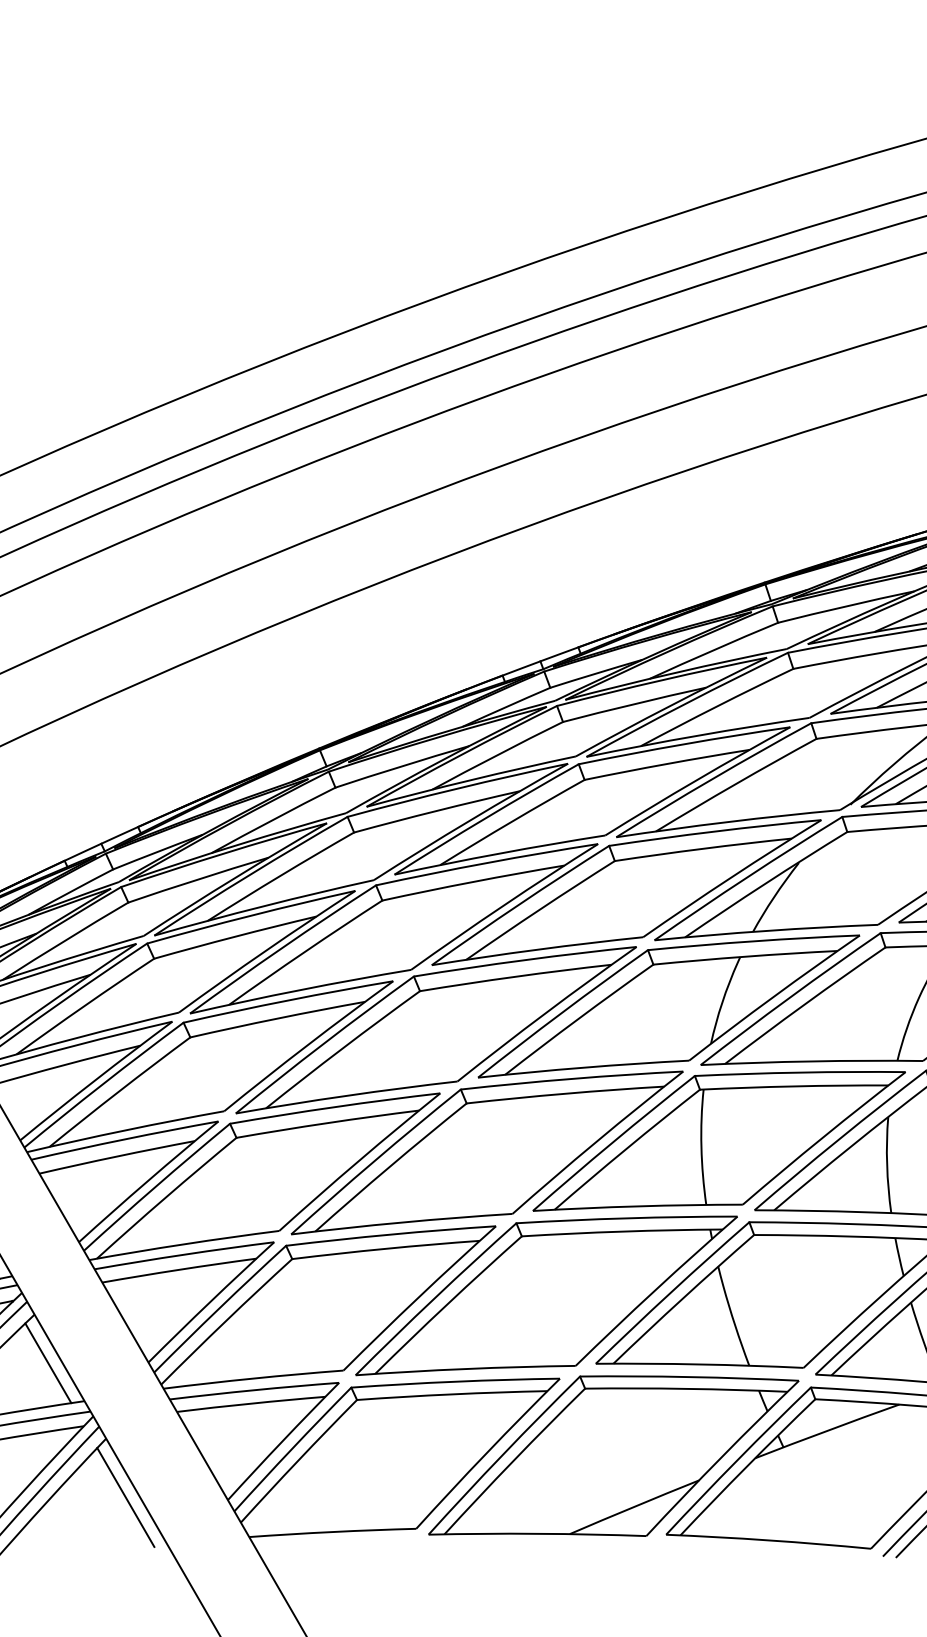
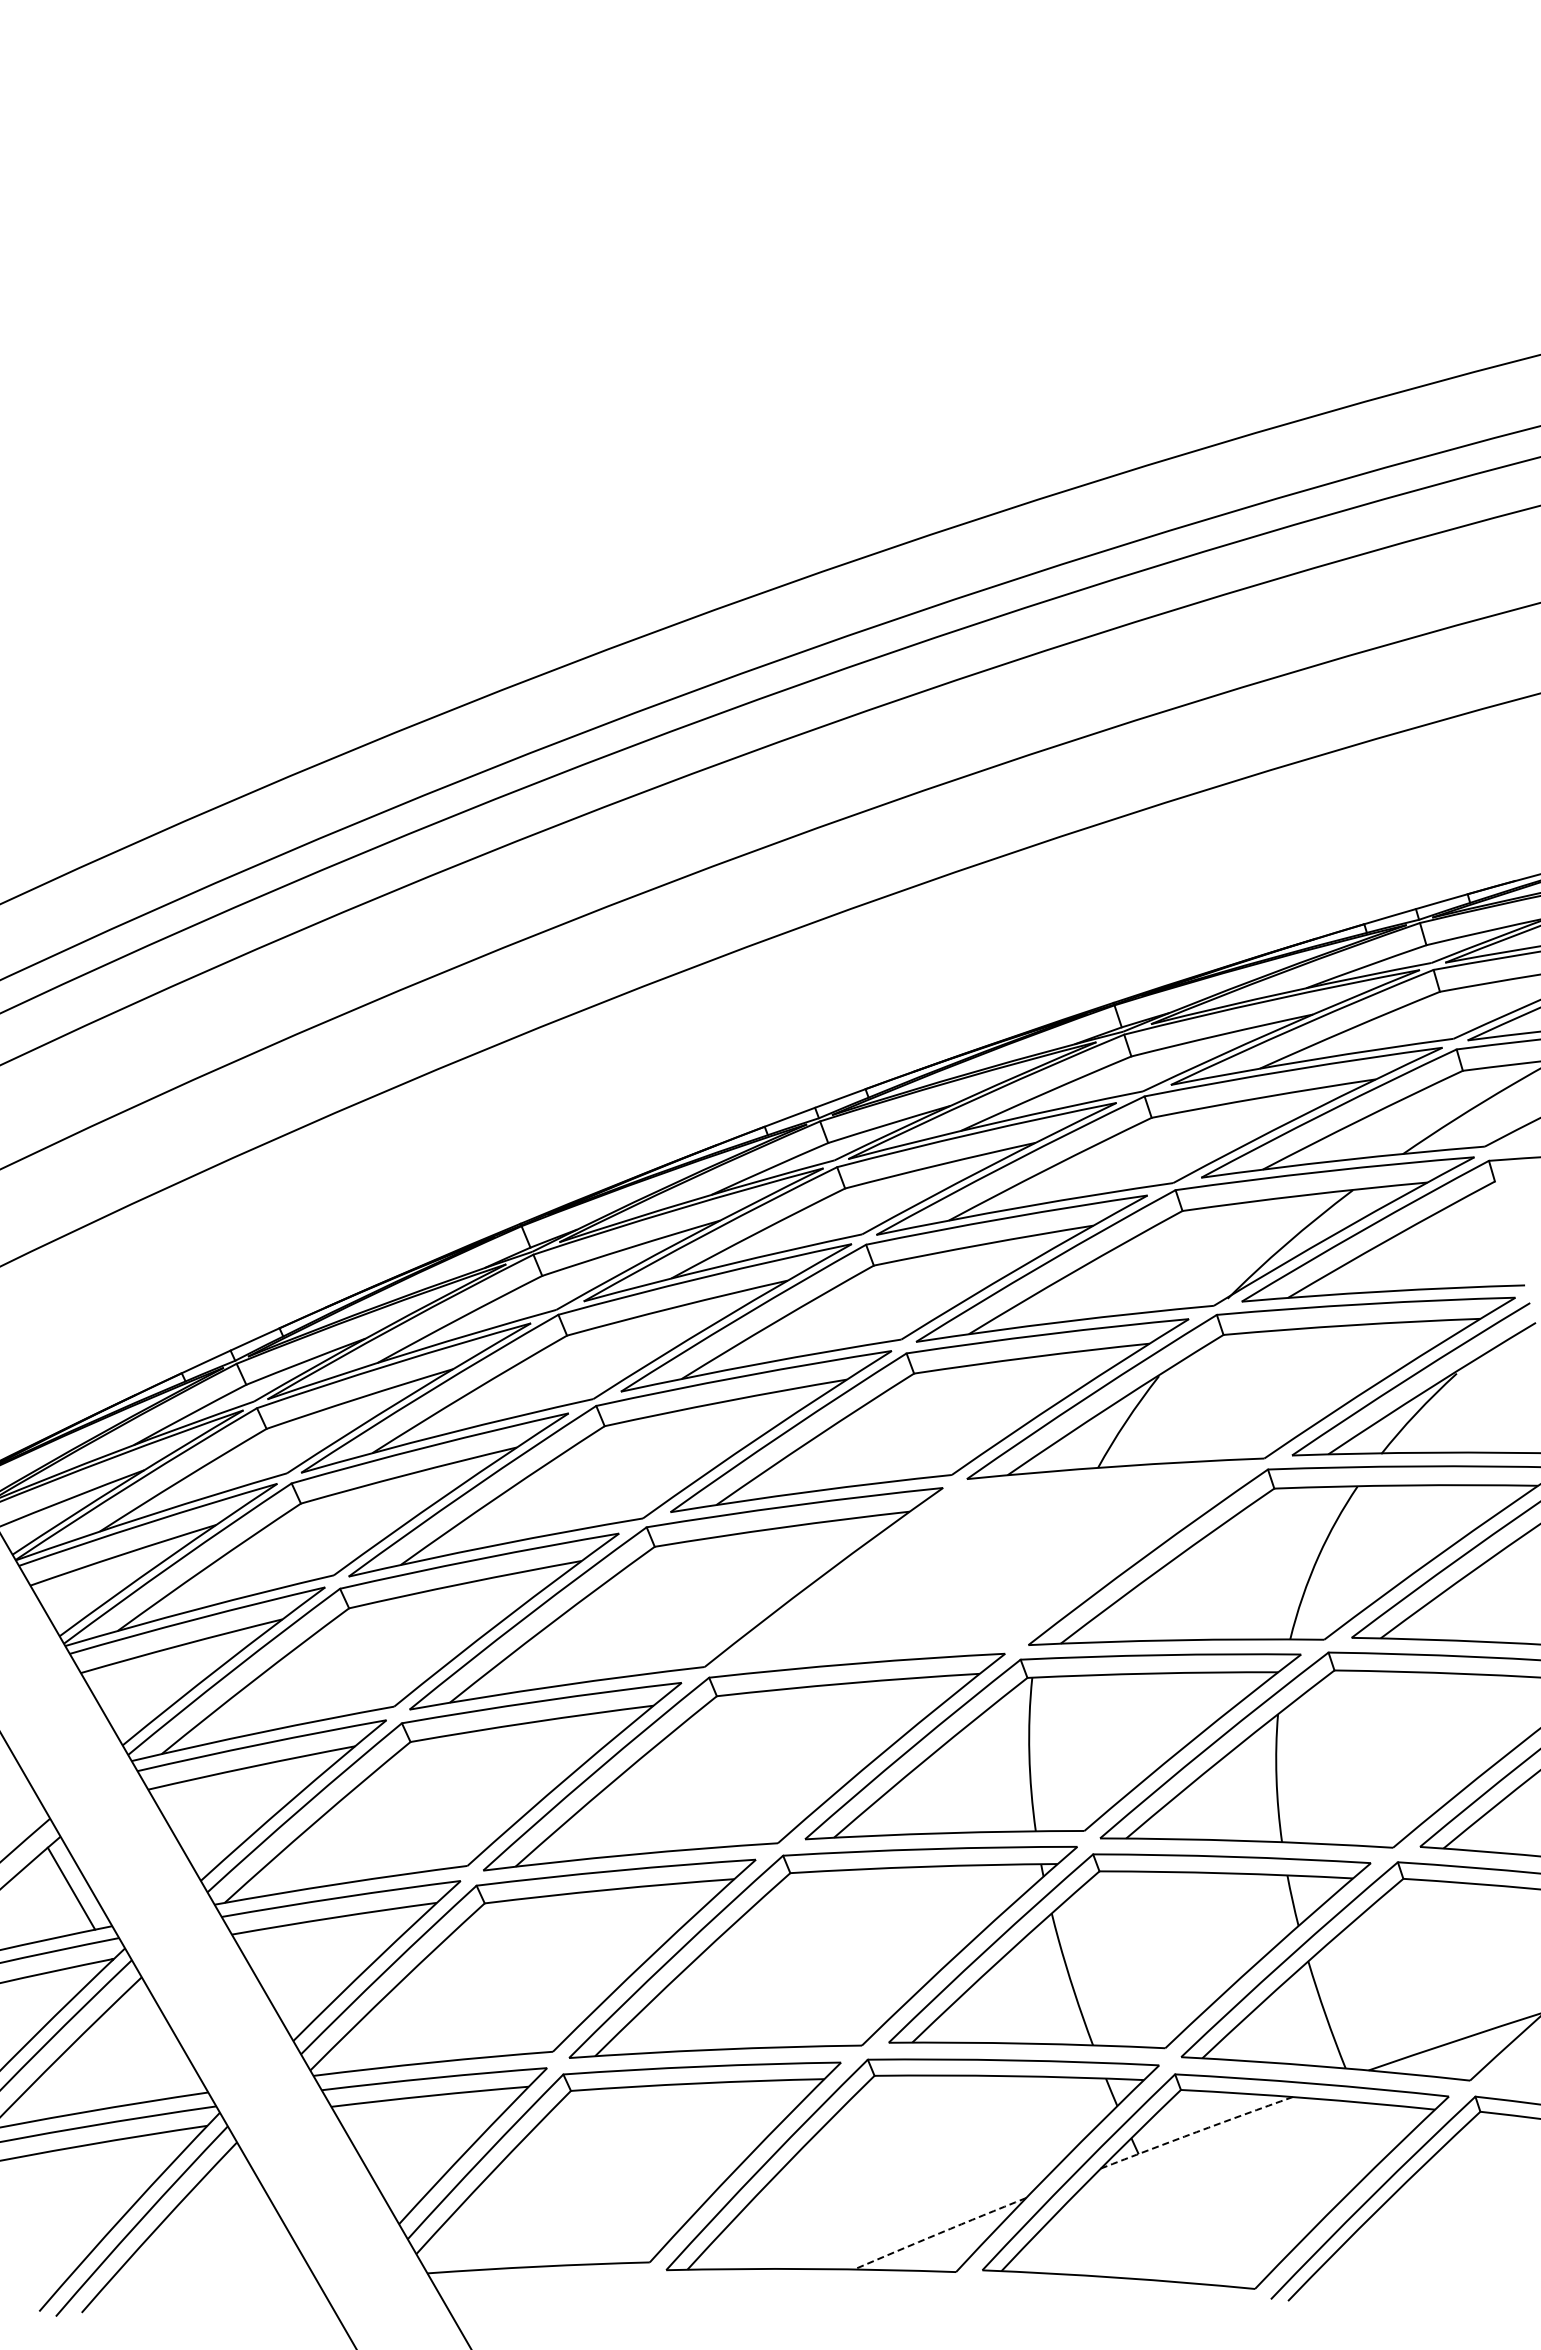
part: (668, 1005) -> (985, 1566), removed
line: (47, 1363) -> (159, 2042), removed
arc: (827, 1431) -> (1196, 2132), solid -> dashed
line: (126, 1497) -> (263, 2220), removed
arc: (633, 1507) -> (939, 2233), solid -> dashed

